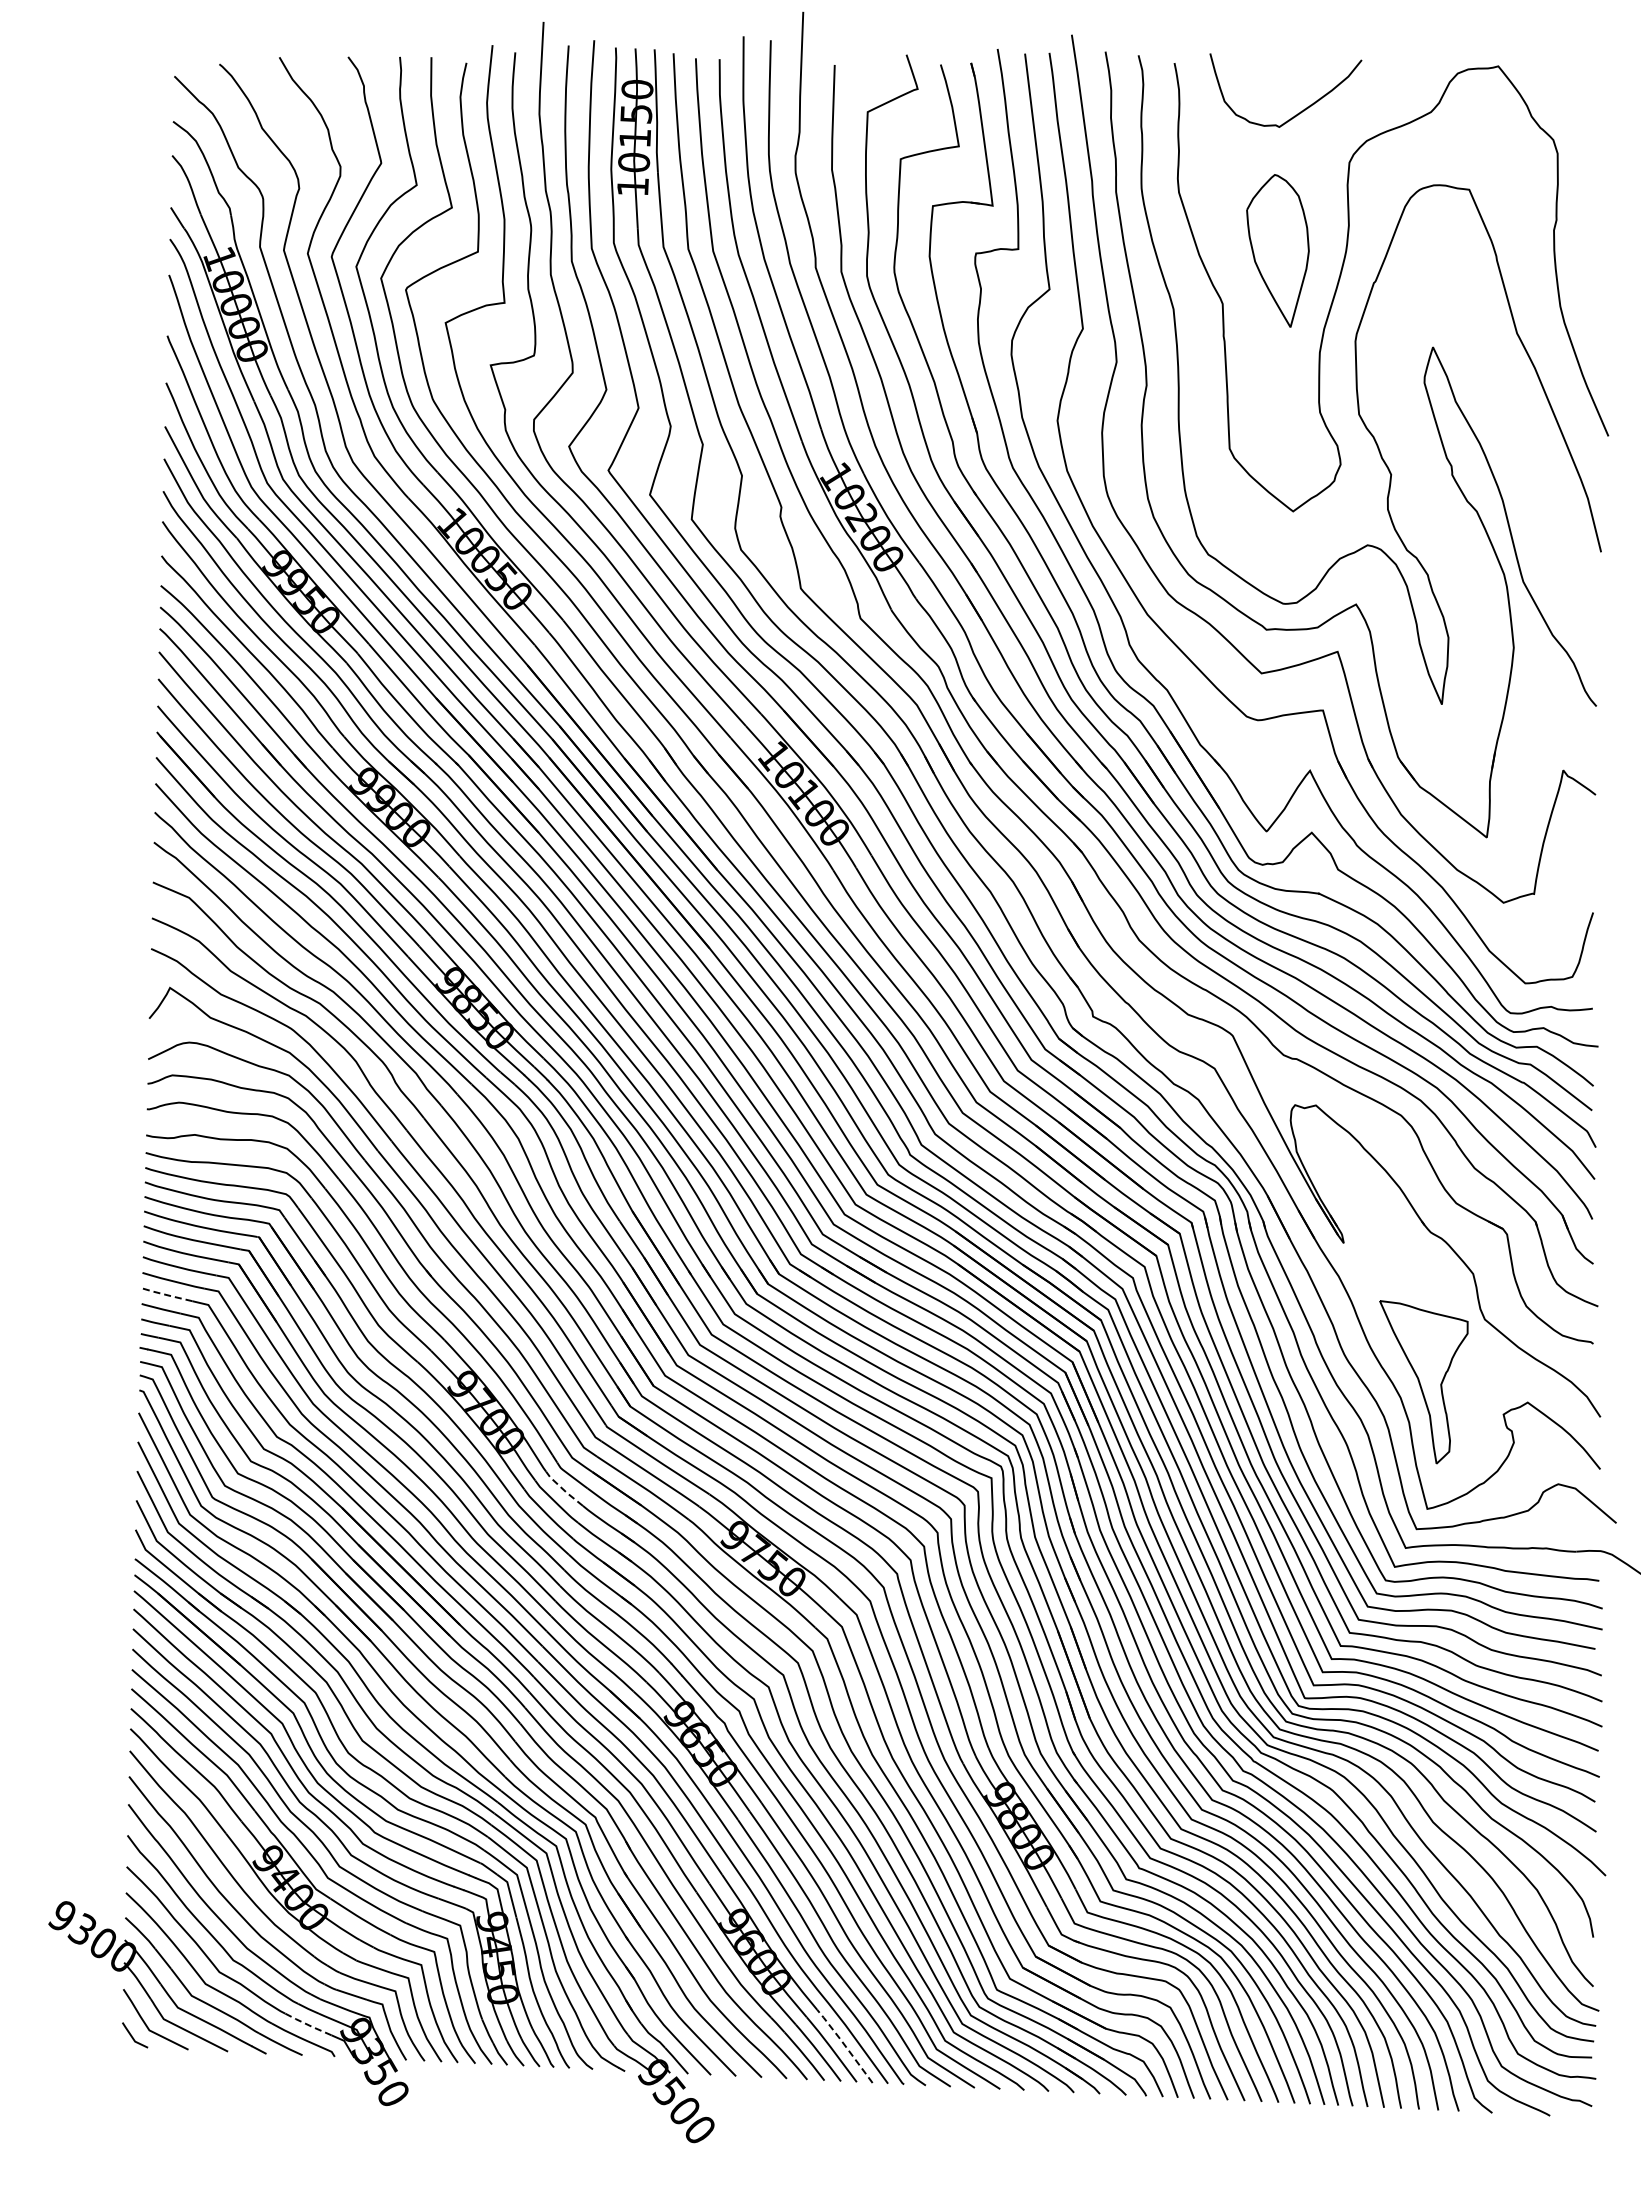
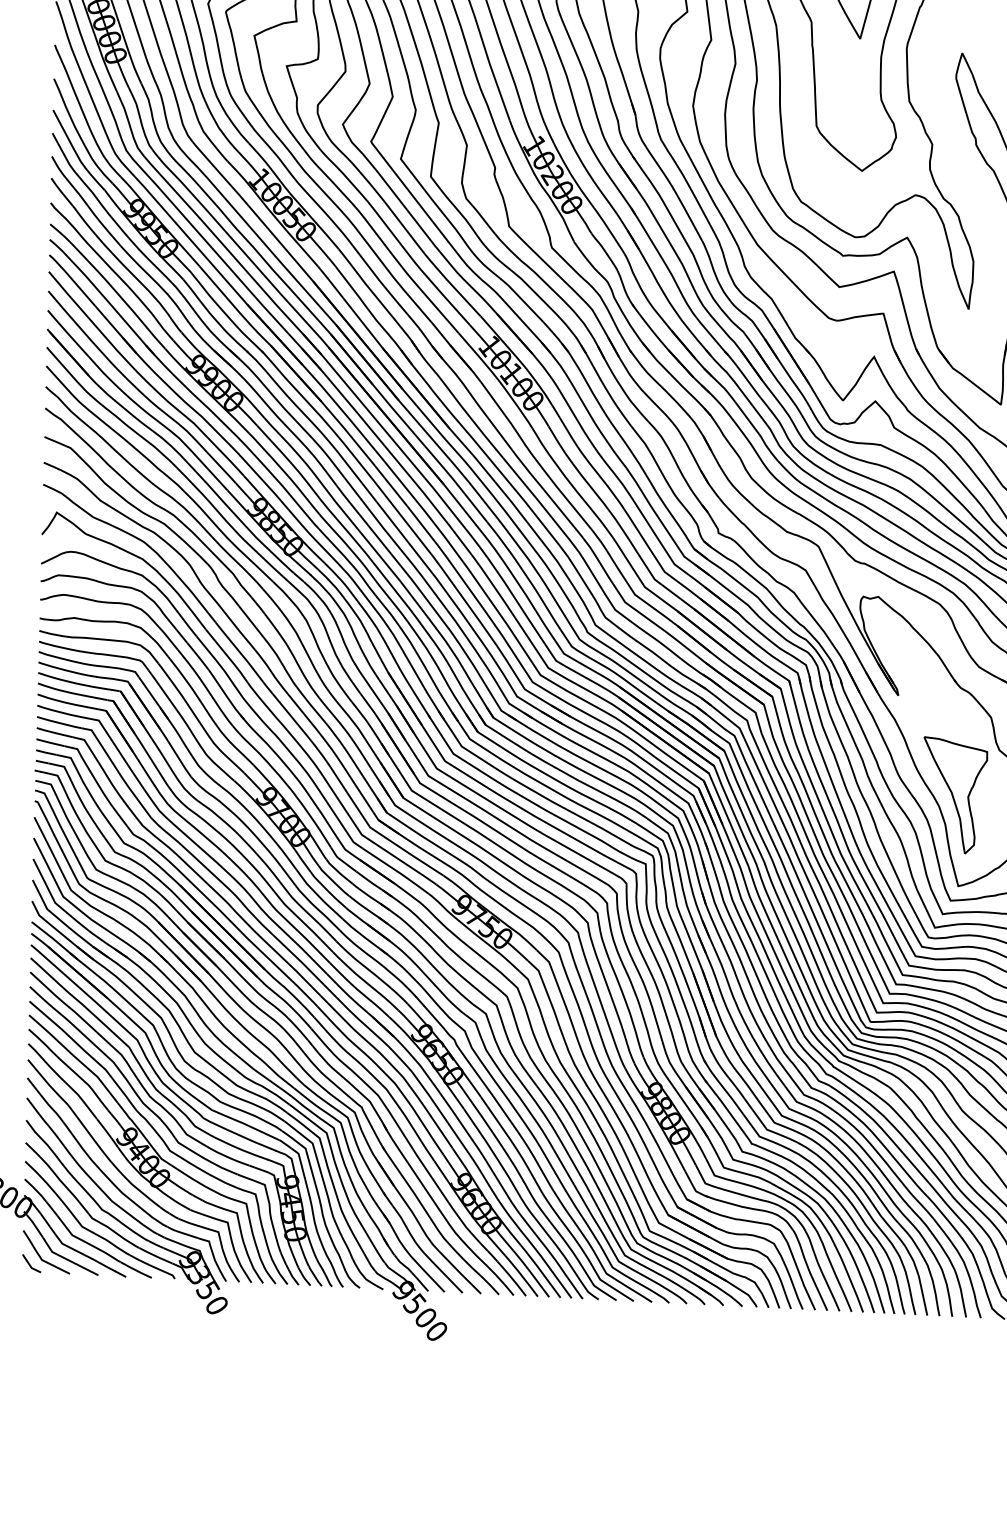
line: (166, 1294) -> (54, 732), dashed -> solid
line: (563, 1489) -> (338, 872), dashed -> solid
line: (307, 2024) -> (155, 1255), dashed -> solid
line: (844, 2044) -> (540, 1270), dashed -> solid

